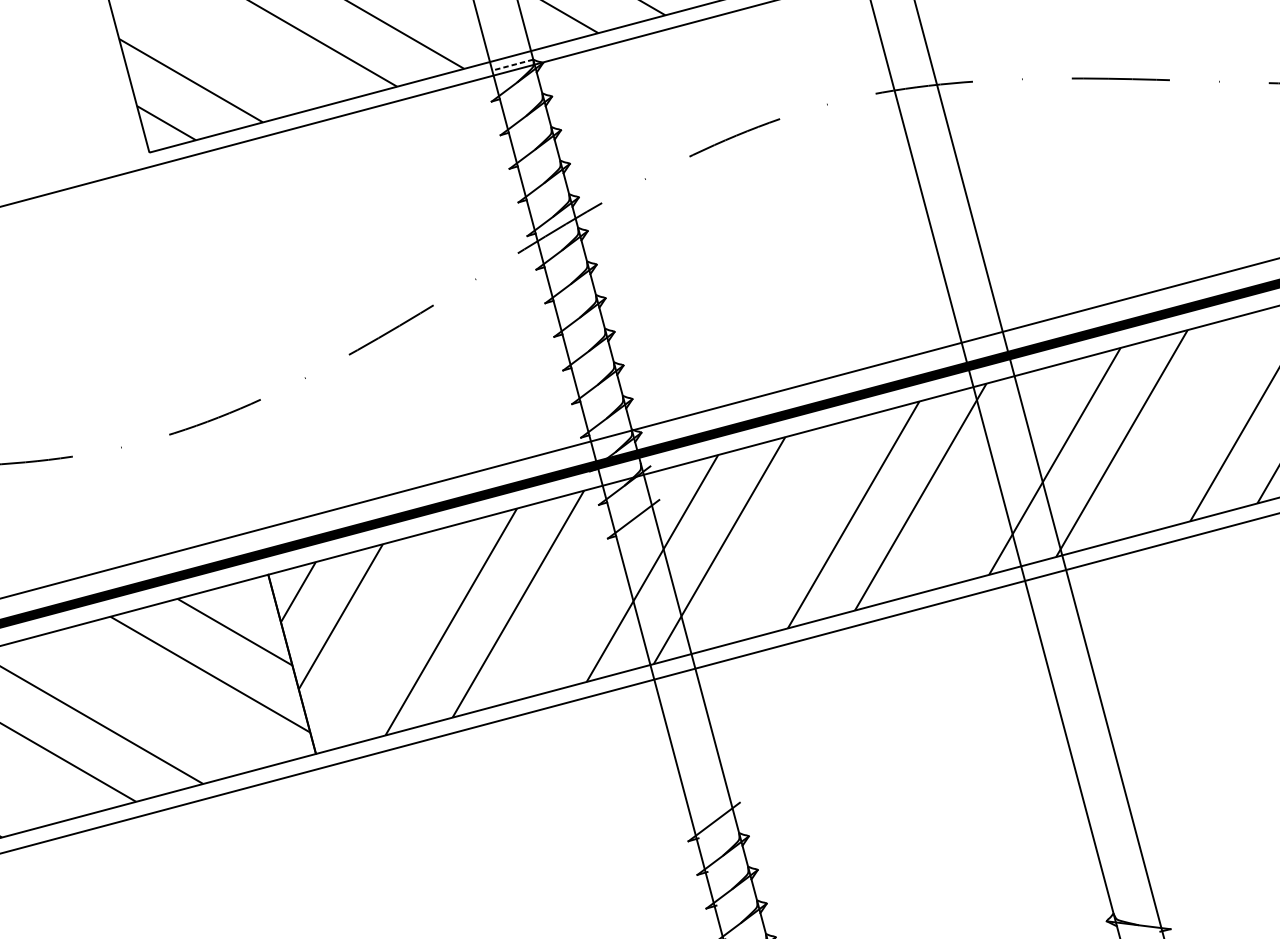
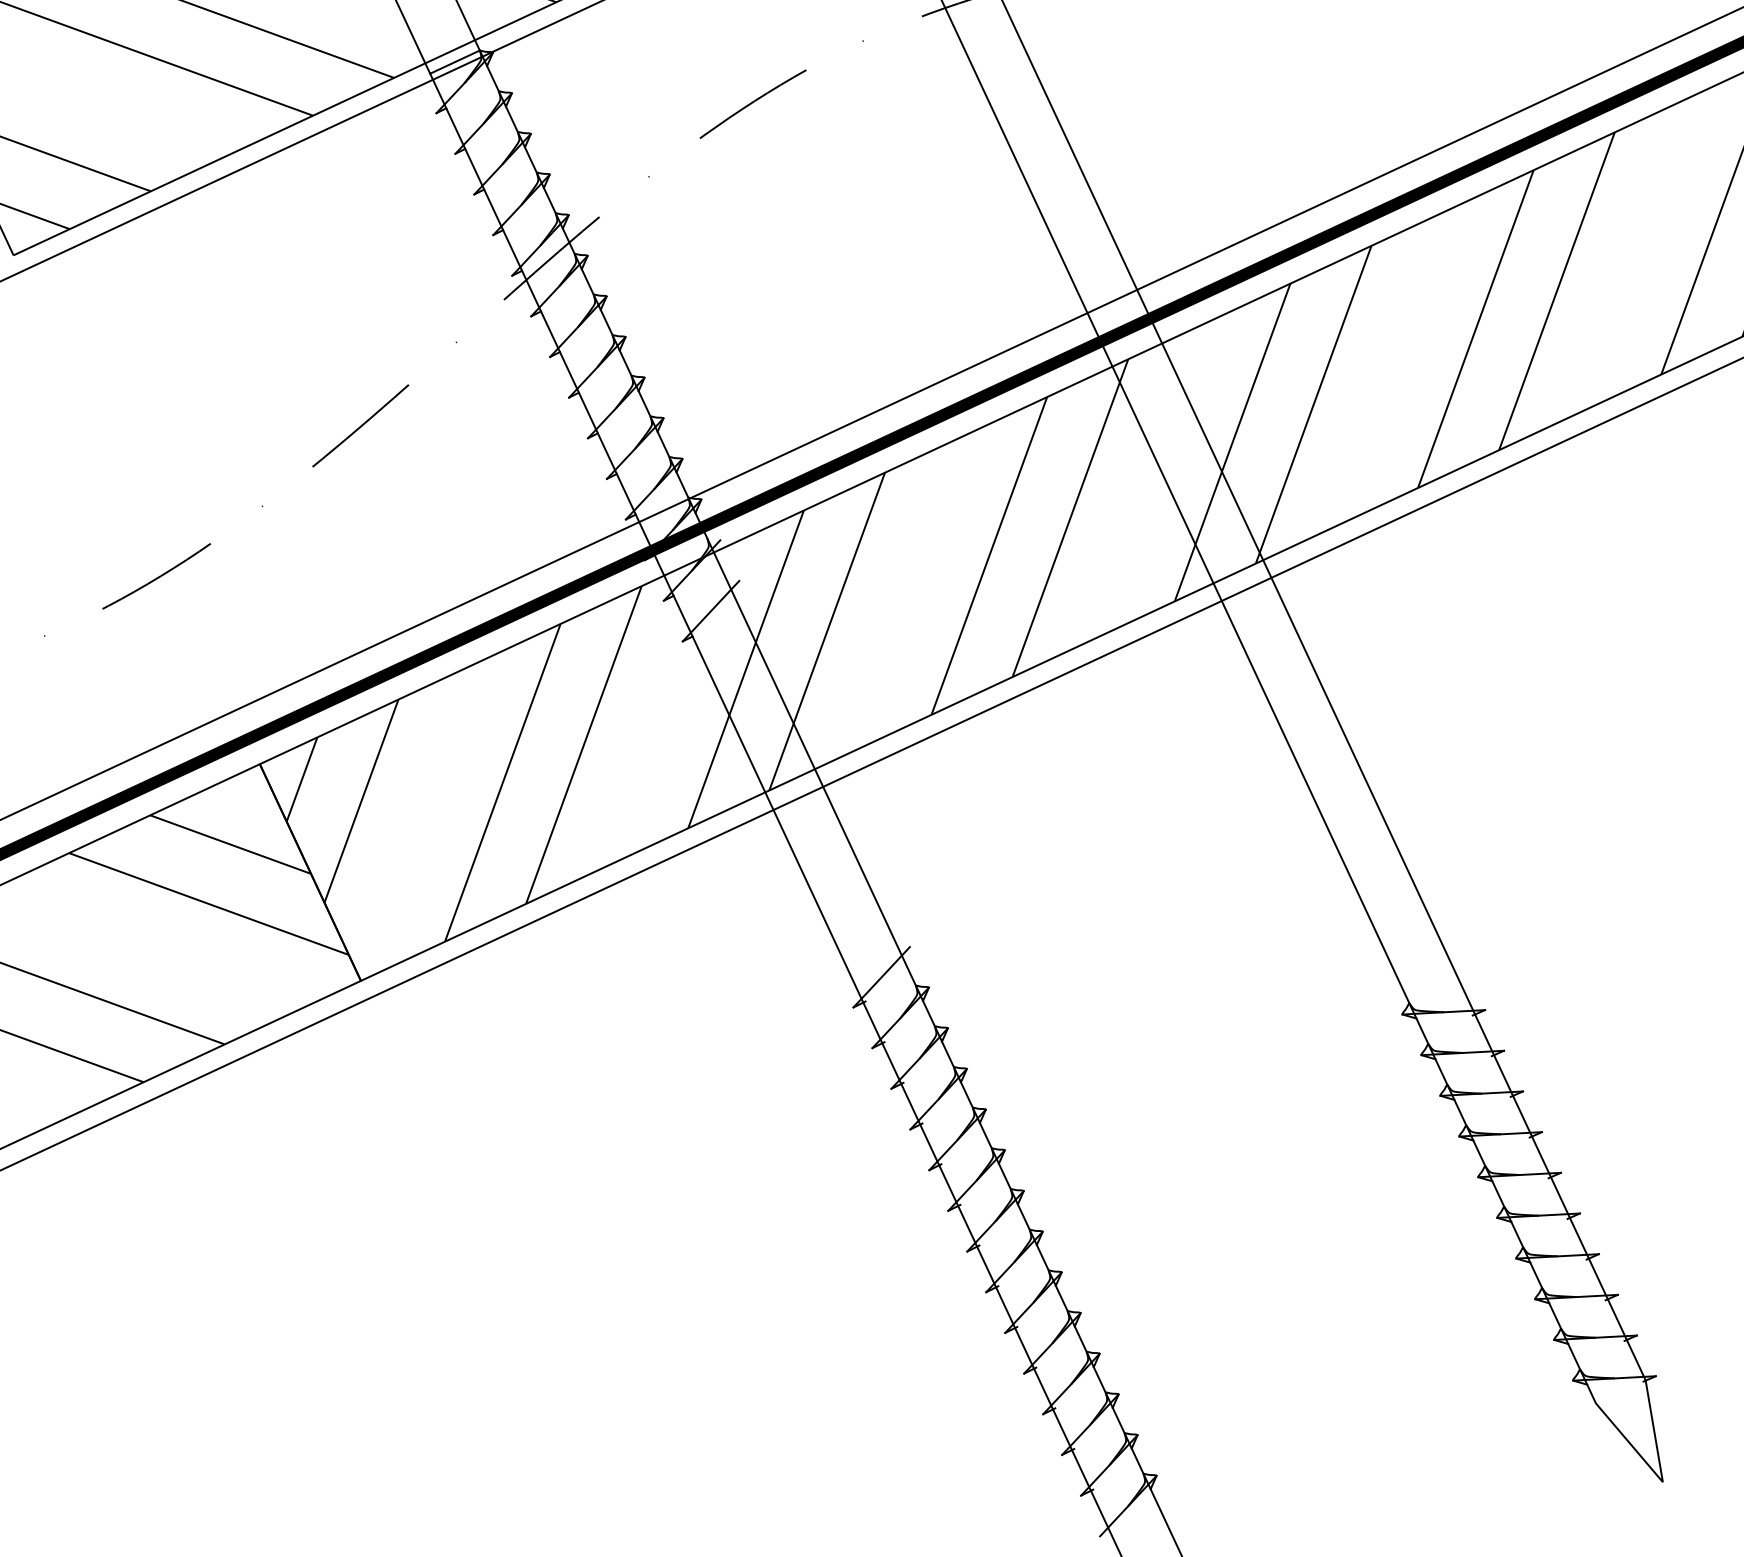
line: (512, 65) -> (454, 62), dashed -> solid

